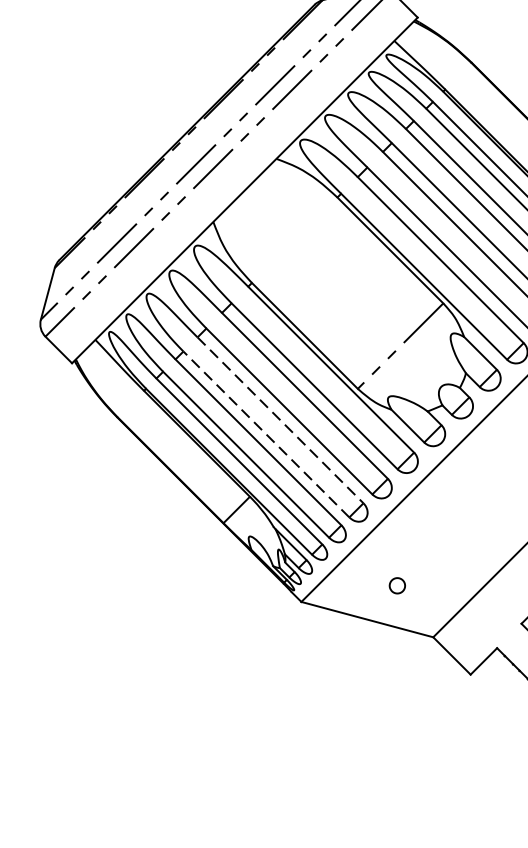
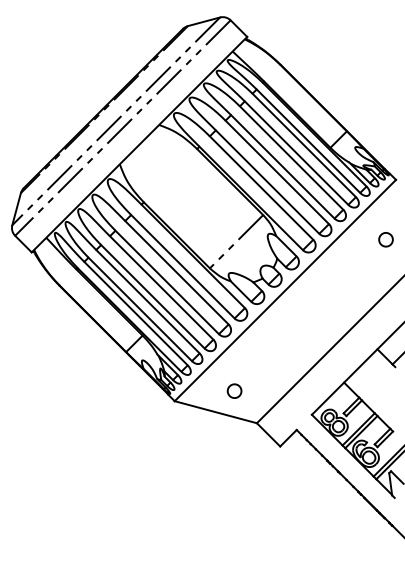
line: (281, 421) -> (162, 288), dashed -> solid
line: (265, 434) -> (152, 296), dashed -> solid
part: (397, 584) -> (234, 390), size x1.43

